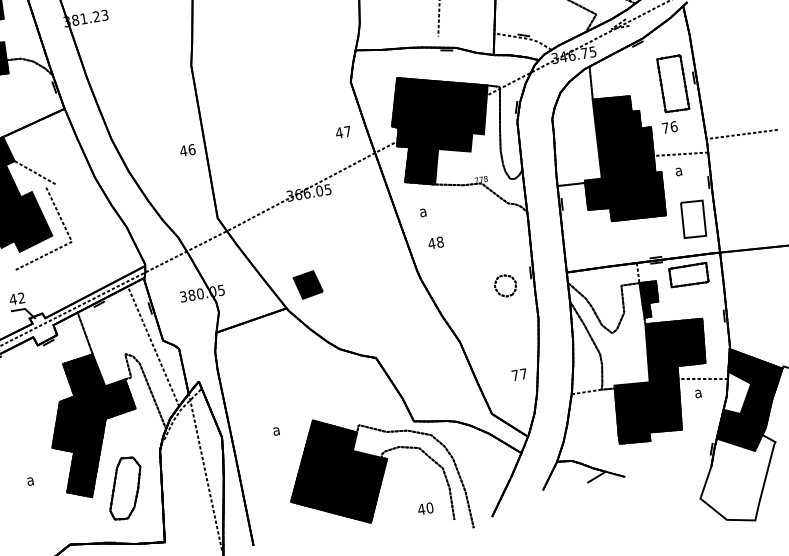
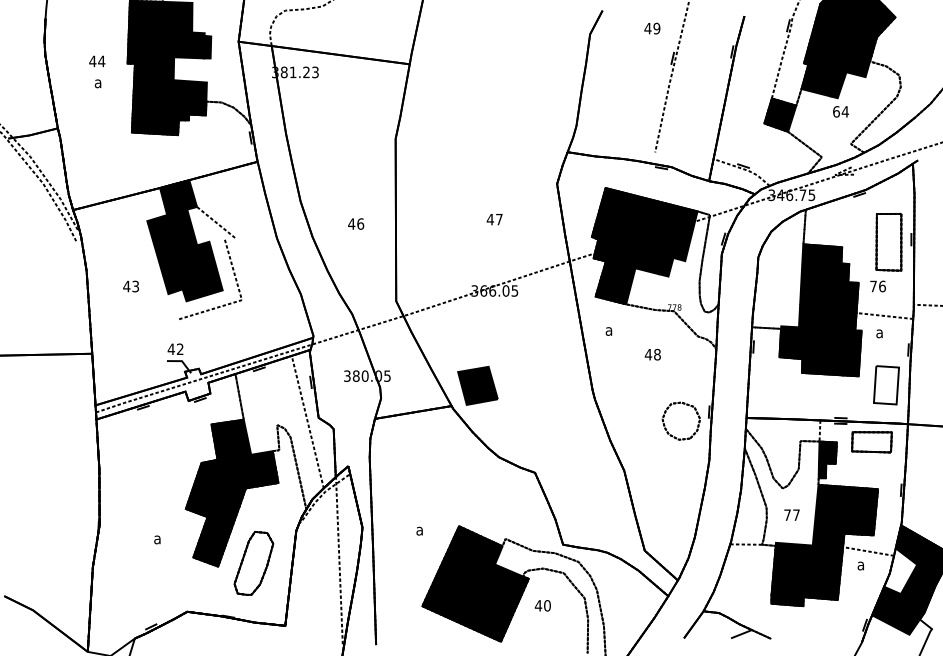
text: (343, 132) -> (494, 219), moved
text: (187, 149) -> (356, 223), moved
text: (435, 242) -> (652, 354), moved
part: (307, 284) -> (477, 385), size x1.43
part: (504, 285) -> (680, 420), size x1.67
text: (518, 374) -> (791, 514), moved
text: (425, 508) -> (542, 605), moved

